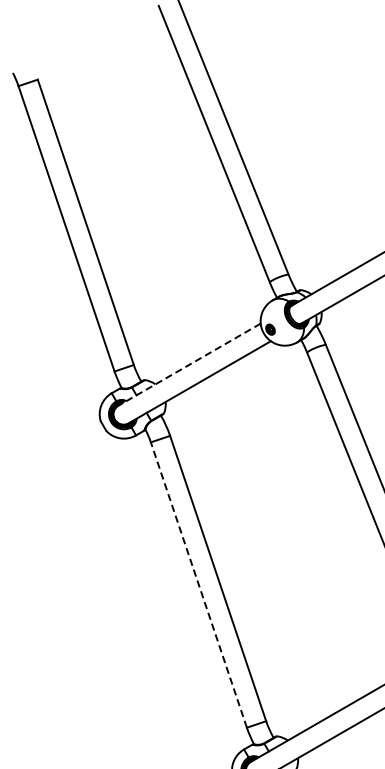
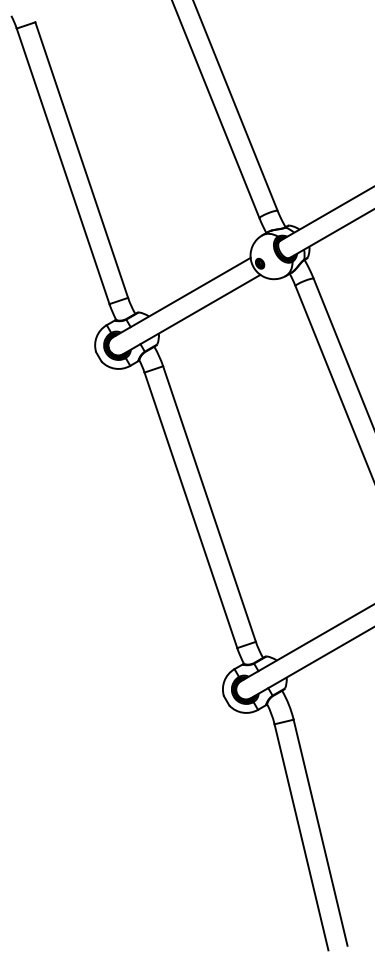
line: (189, 364) -> (181, 297), dashed -> solid
line: (198, 584) -> (190, 509), dashed -> solid

